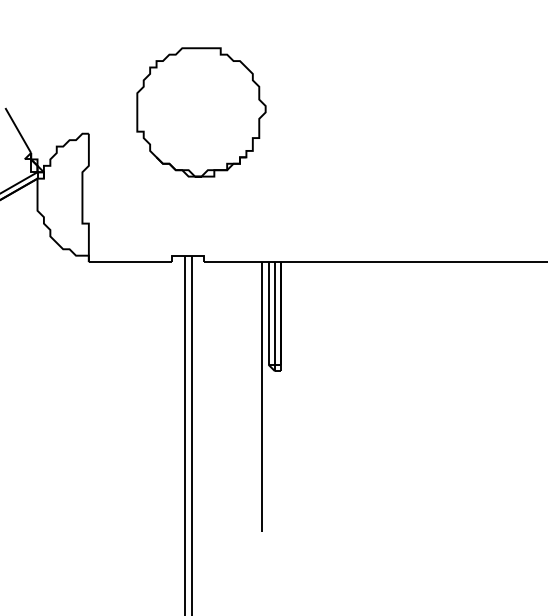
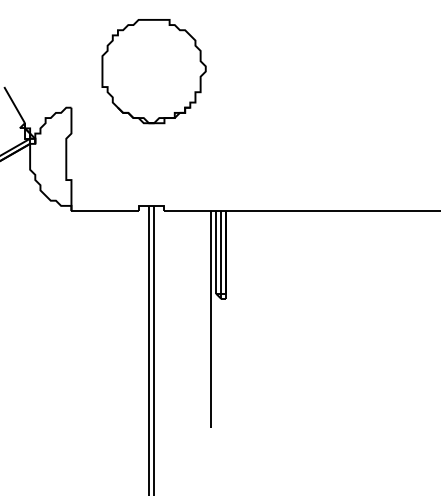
part: (200, 112) -> (153, 71), moved

